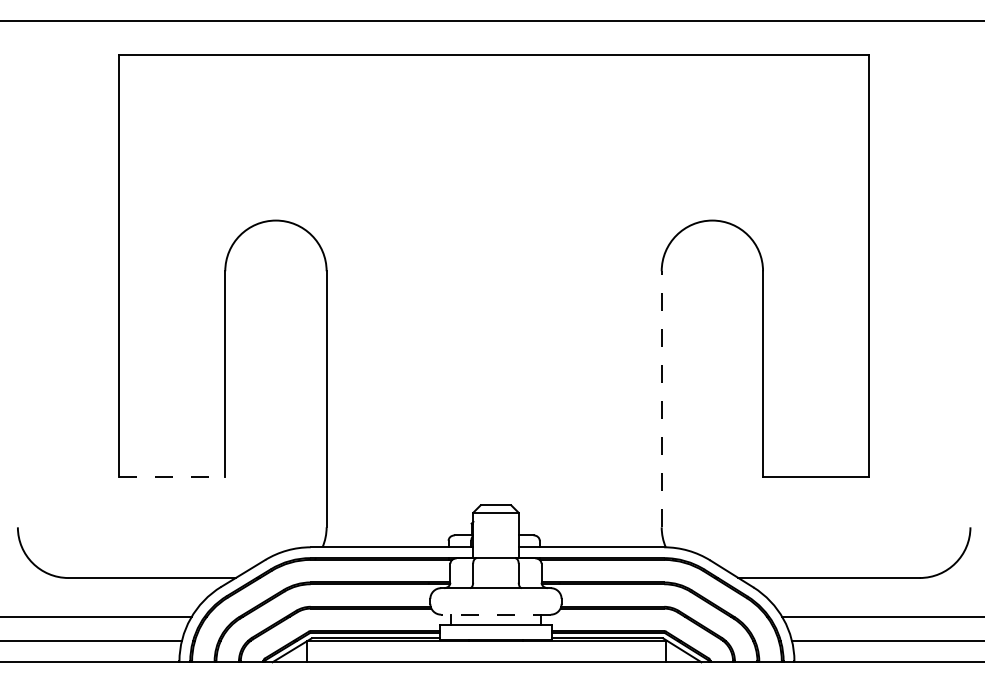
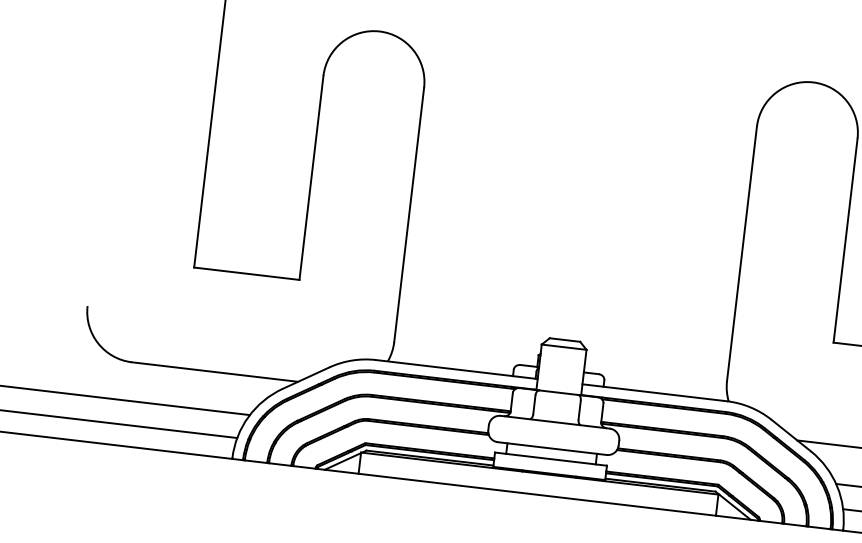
line: (661, 398) -> (741, 253), dashed -> solid
line: (172, 476) -> (247, 273), dashed -> solid
line: (495, 614) -> (551, 448), dashed -> solid

